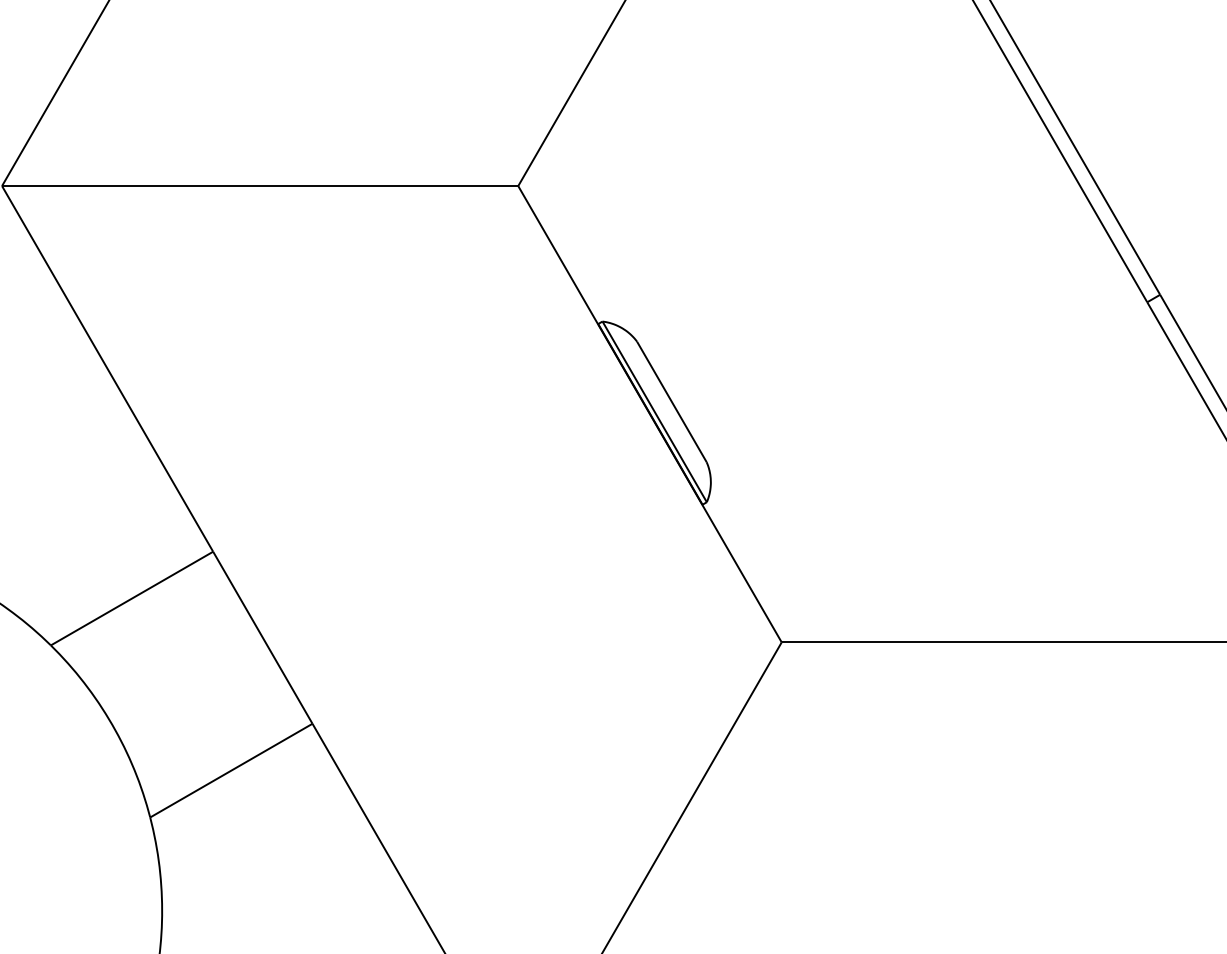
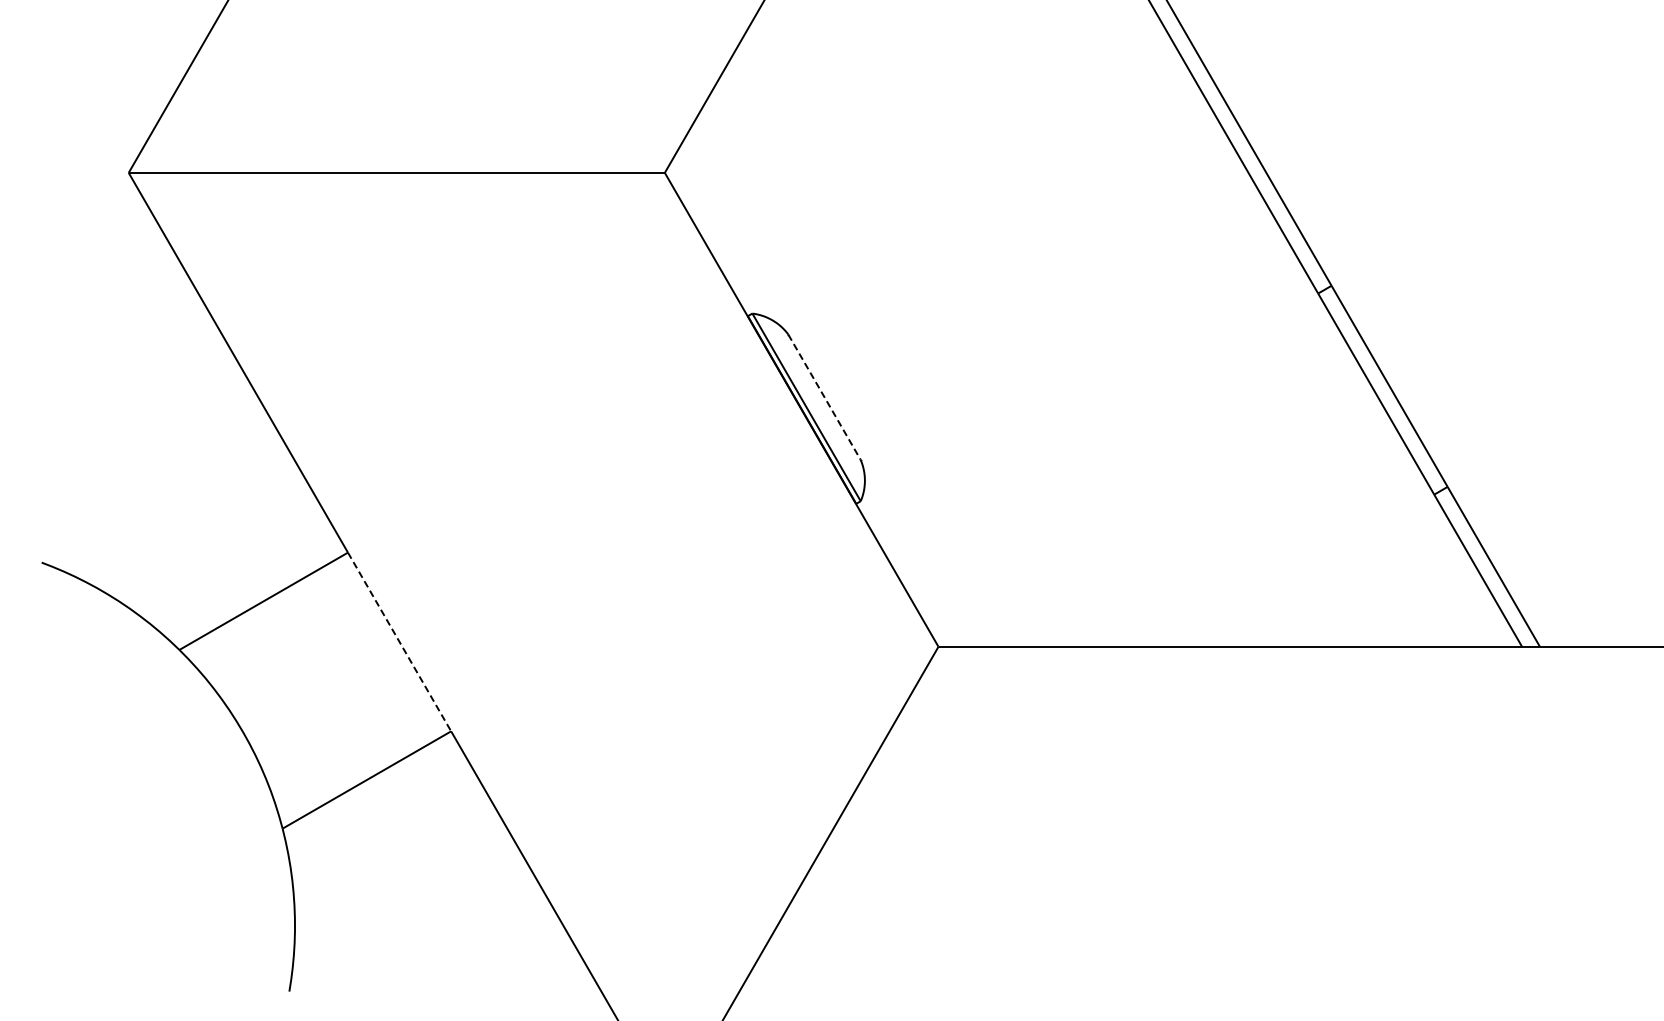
line: (671, 402) -> (824, 397), solid -> dashed
line: (262, 638) -> (399, 642), solid -> dashed

